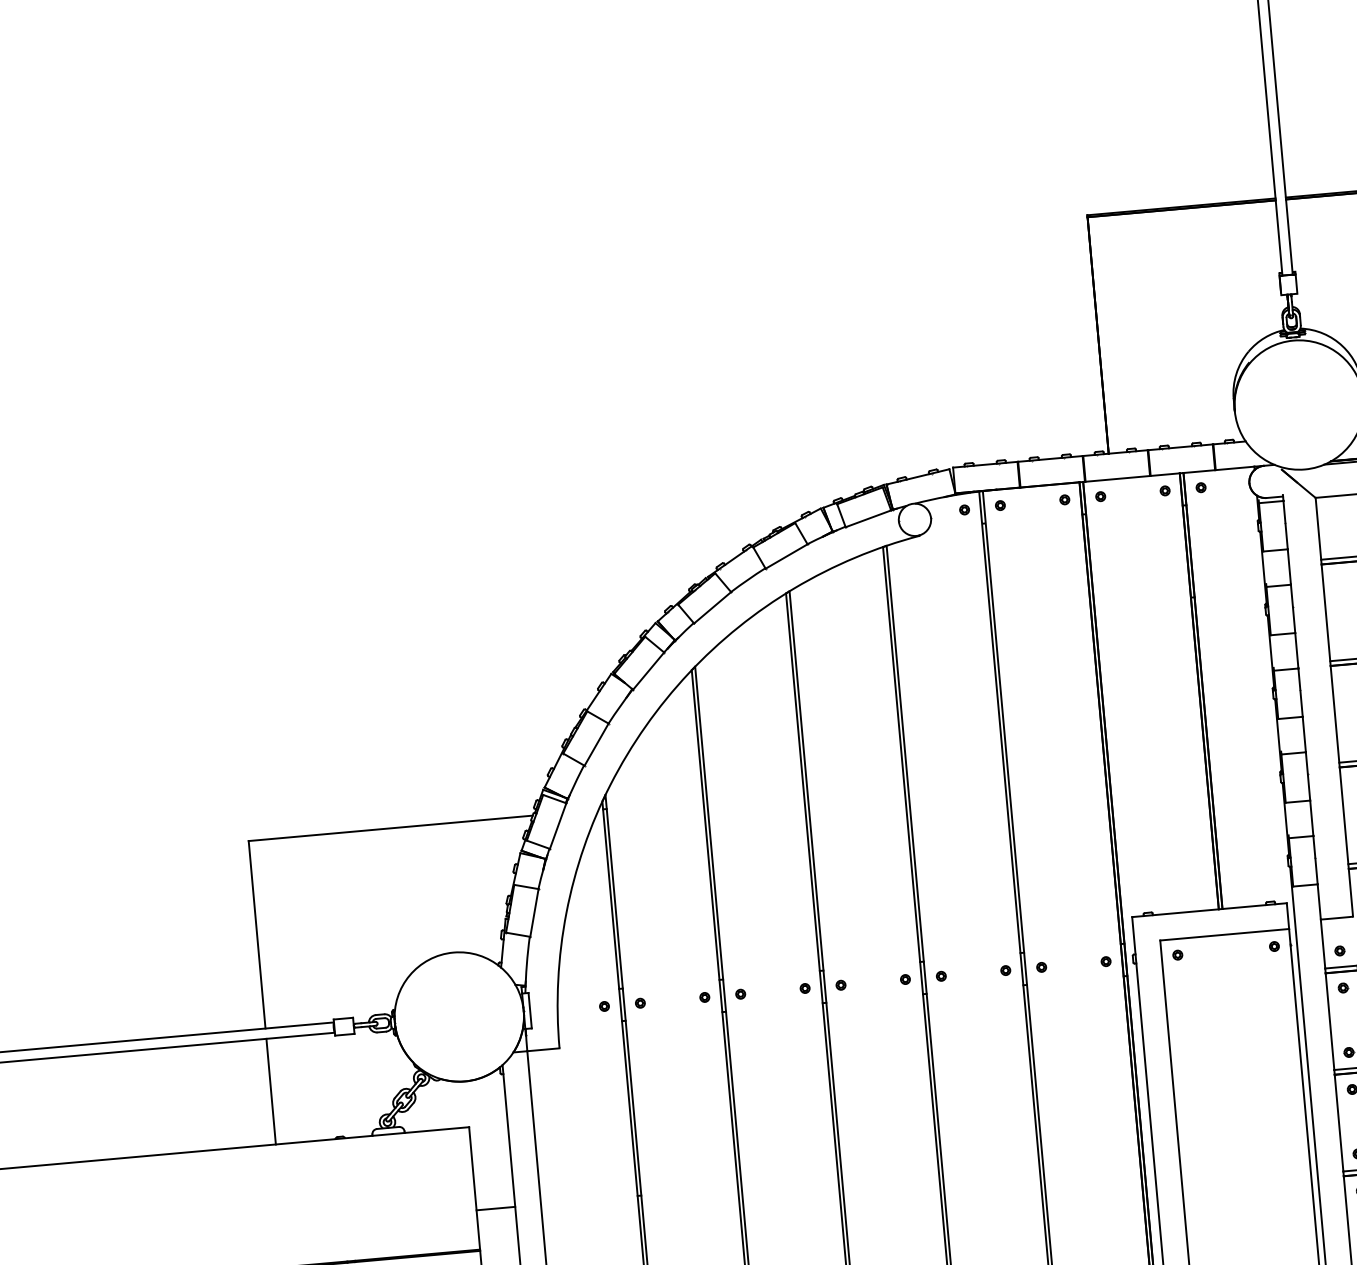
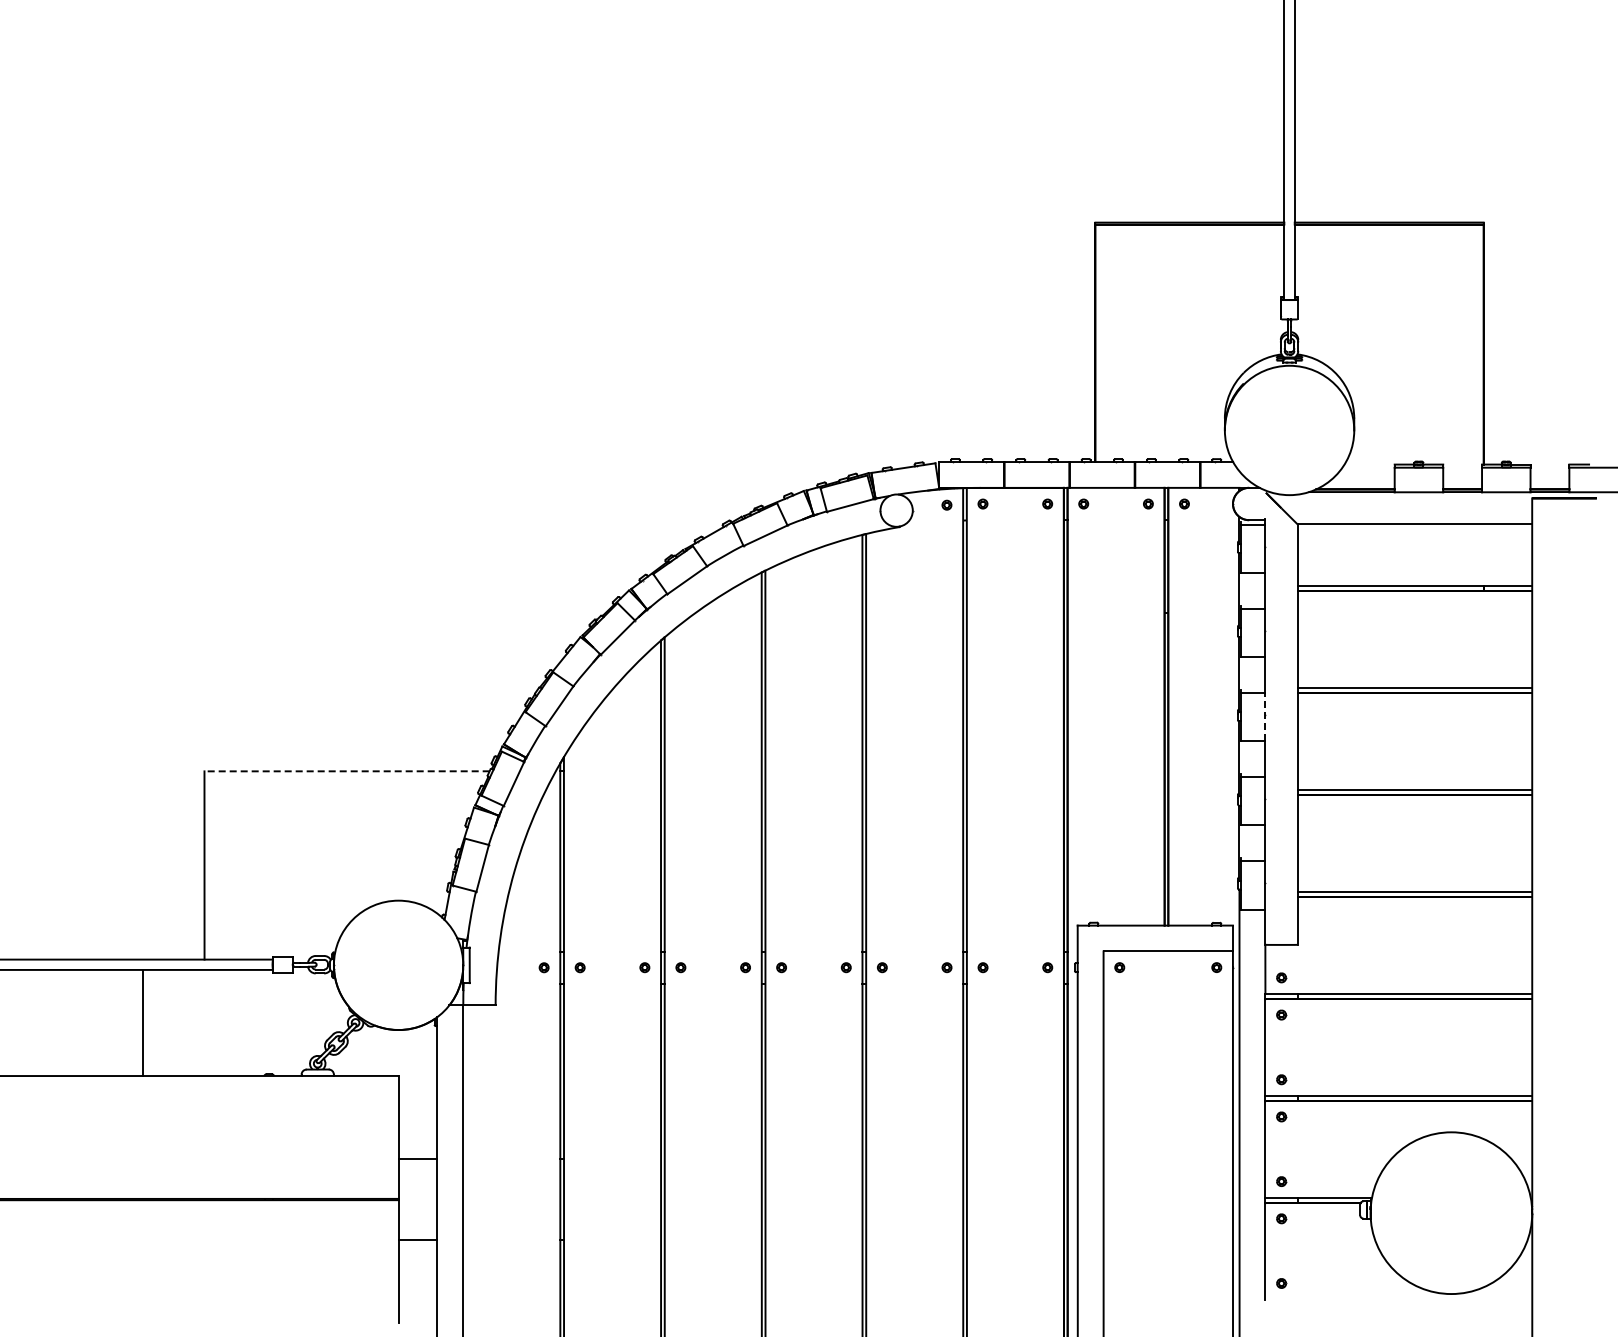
line: (1300, 692) -> (1265, 716), solid -> dashed
line: (391, 828) -> (347, 771), solid -> dashed
line: (271, 1091) -> (142, 1022), moved

